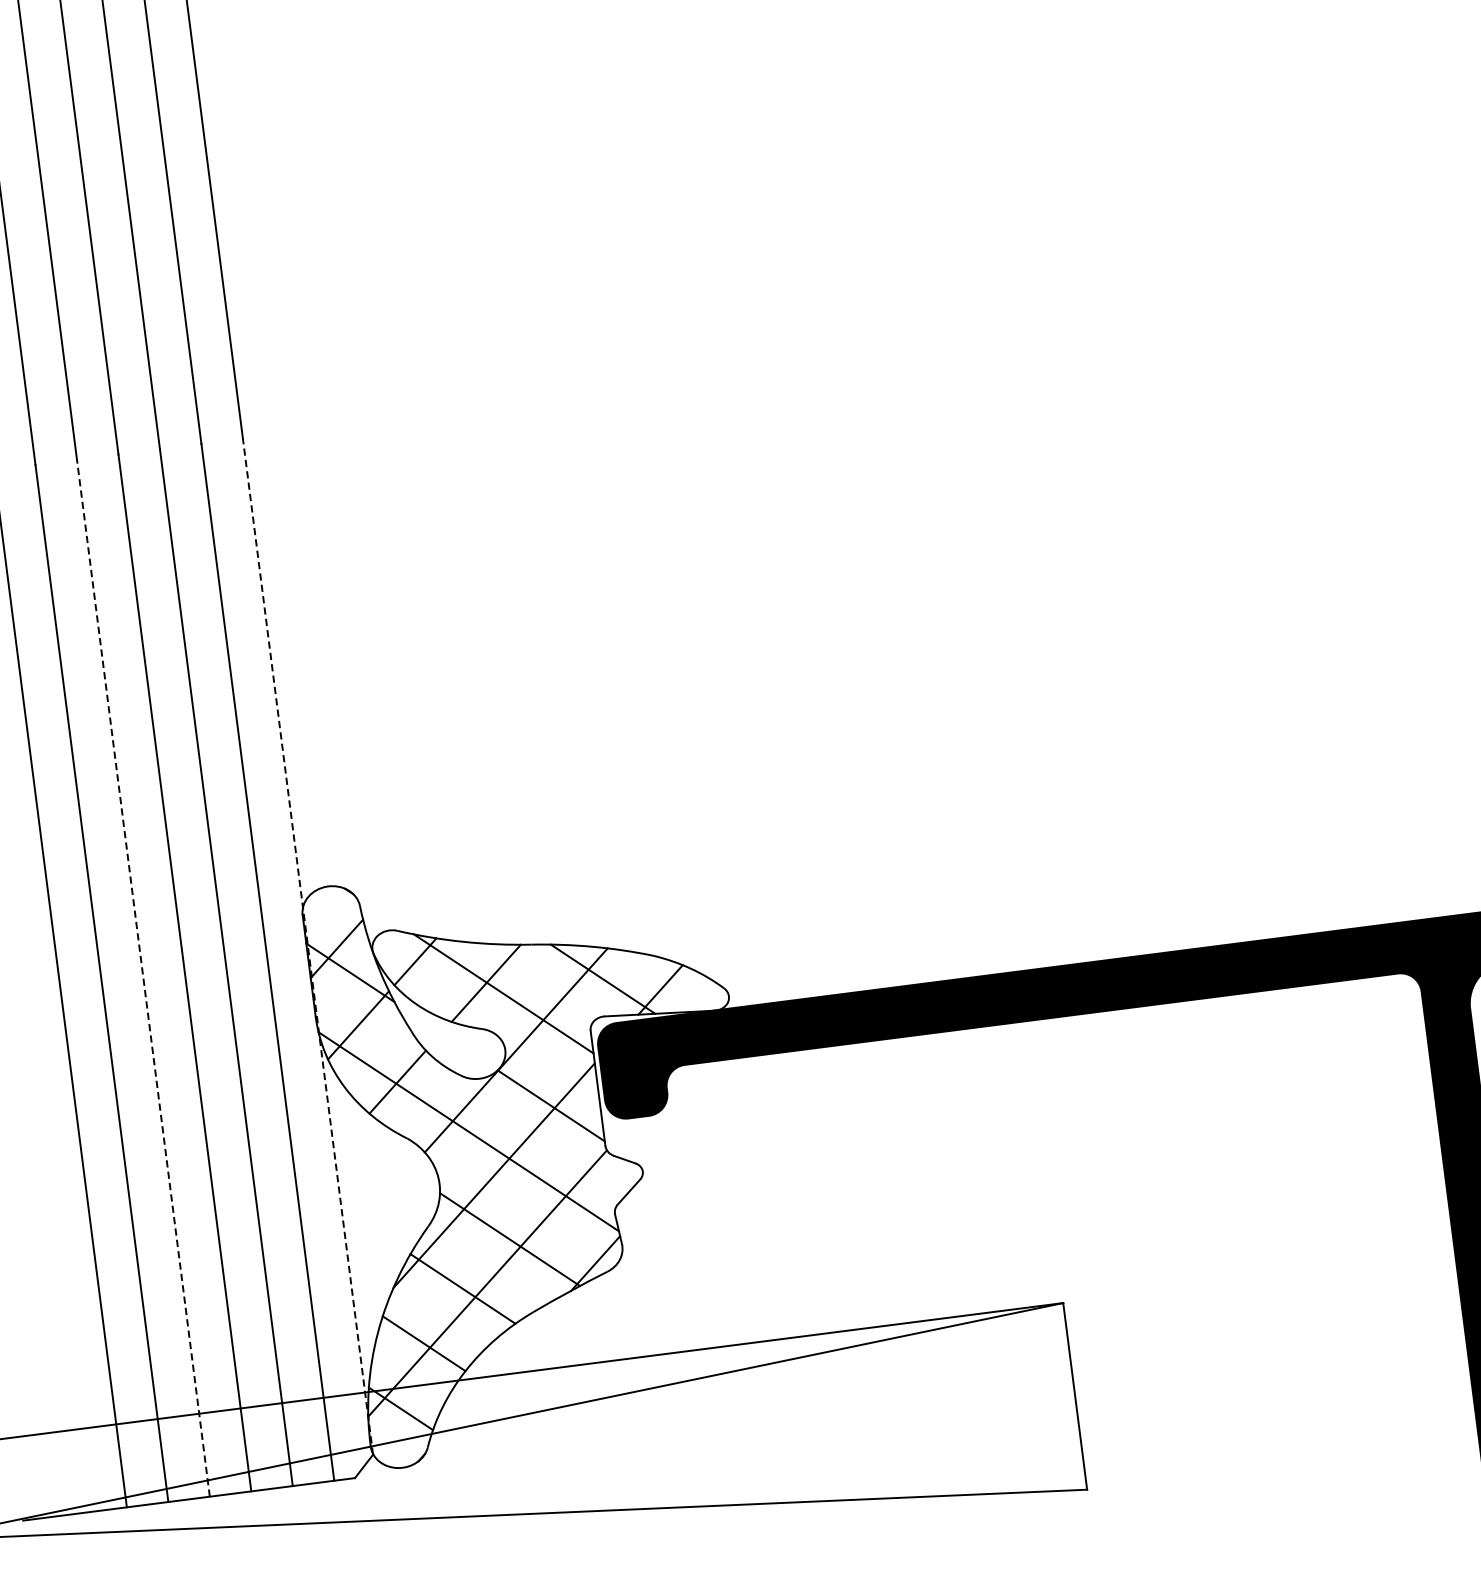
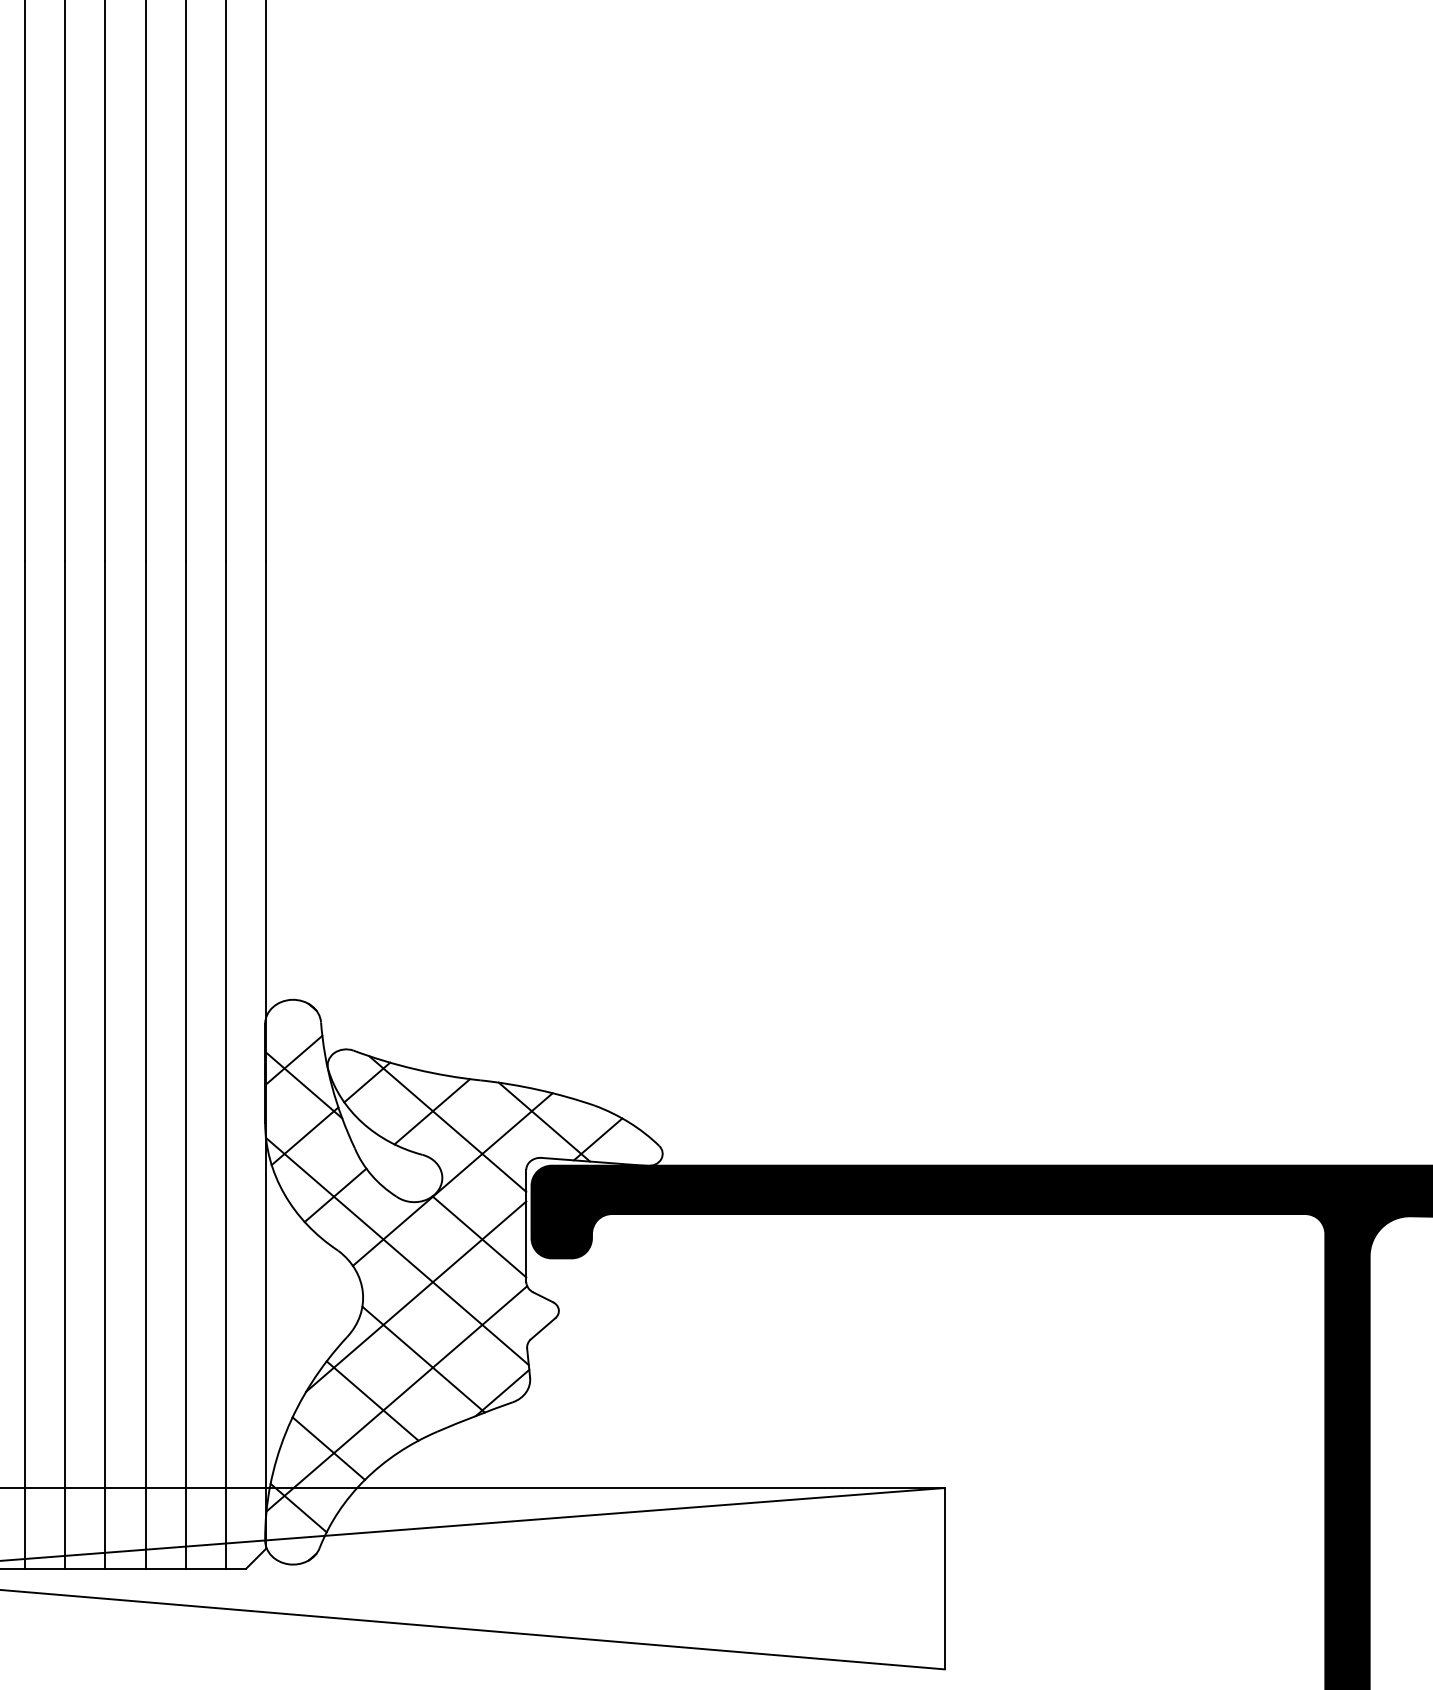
line: (308, 946) -> (266, 1054), dashed -> solid
line: (143, 977) -> (105, 1064), dashed -> solid

